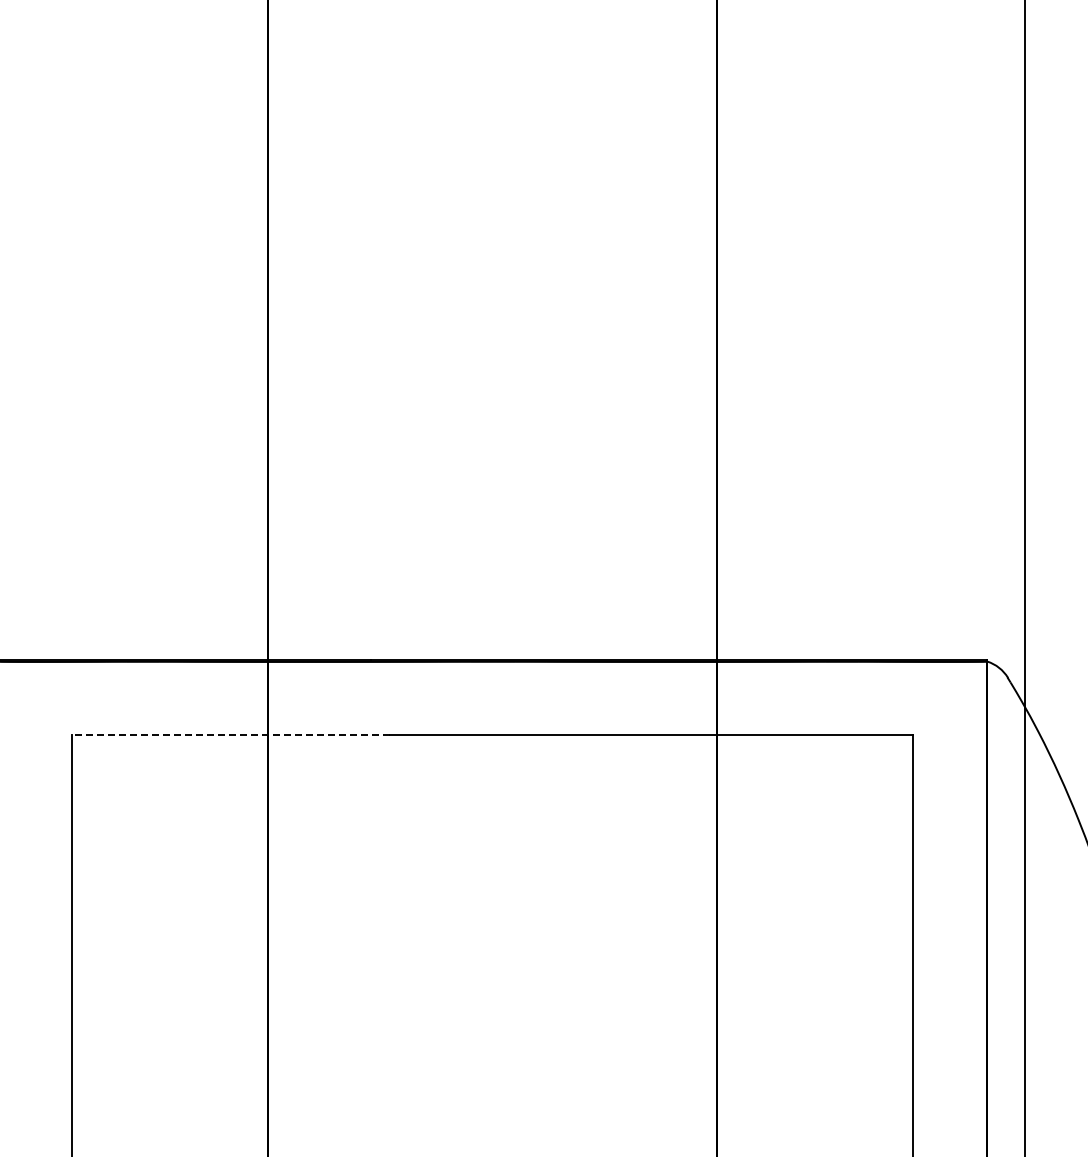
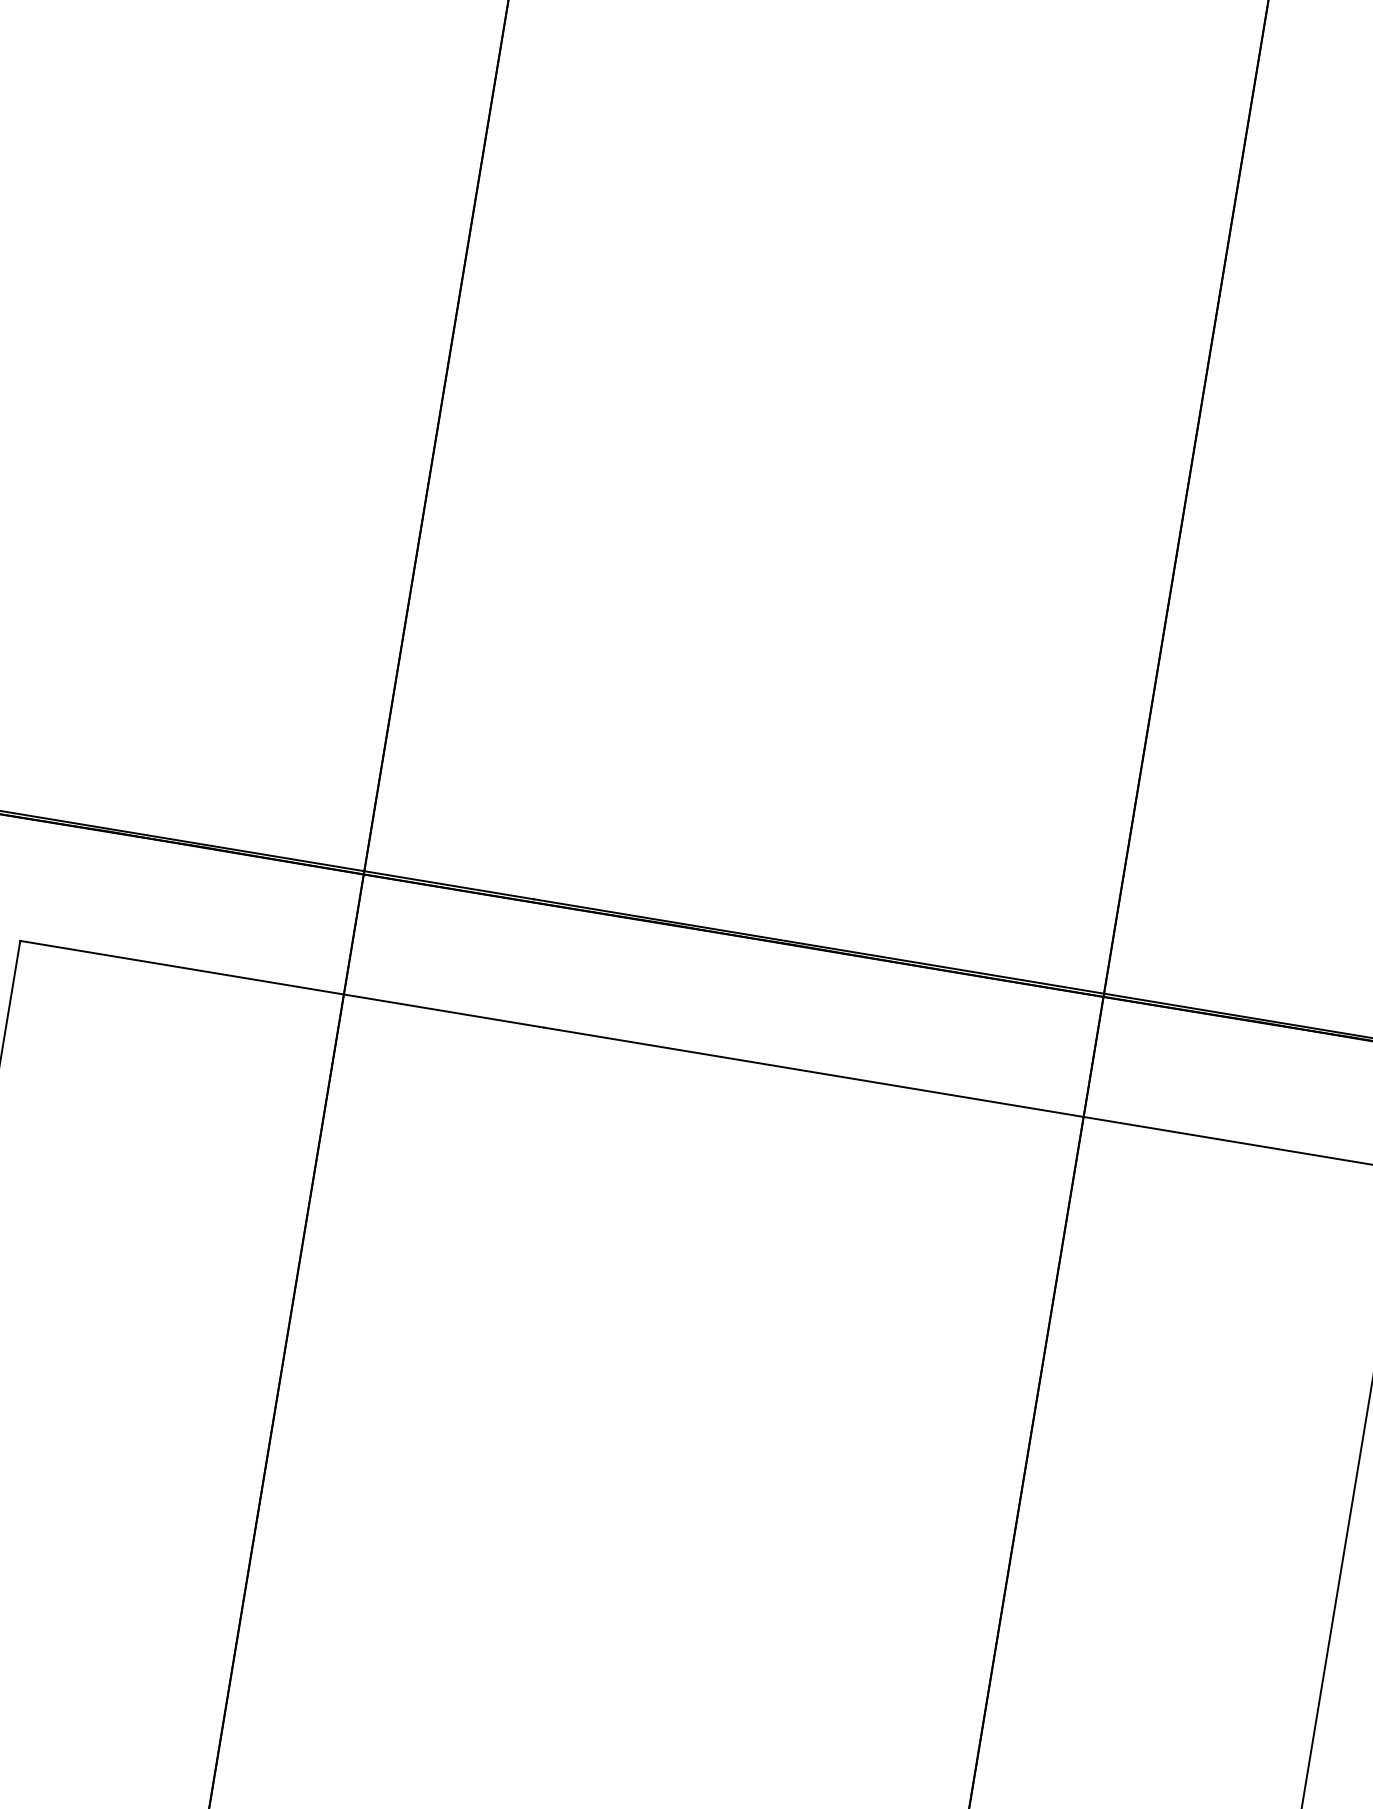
line: (230, 734) -> (281, 984), dashed -> solid

